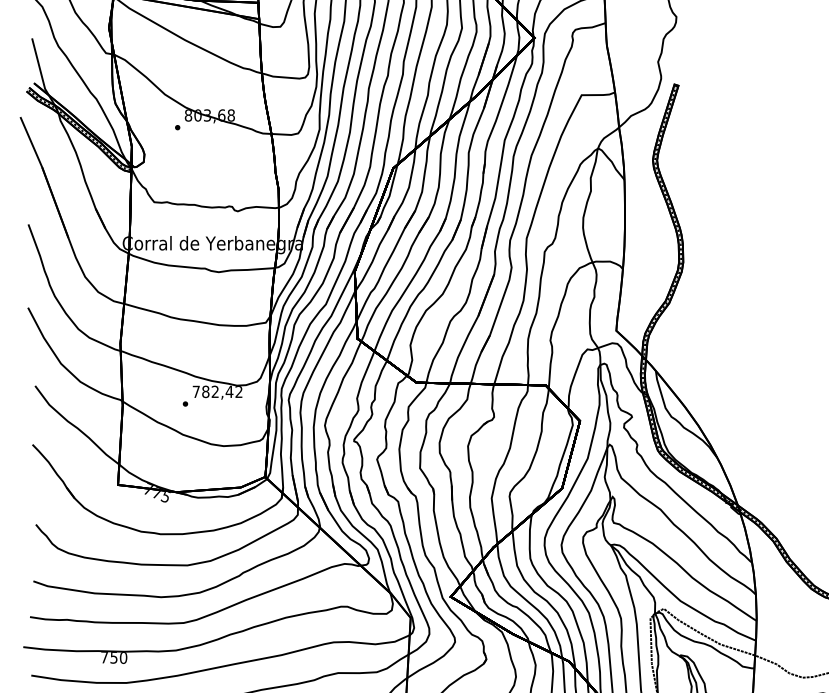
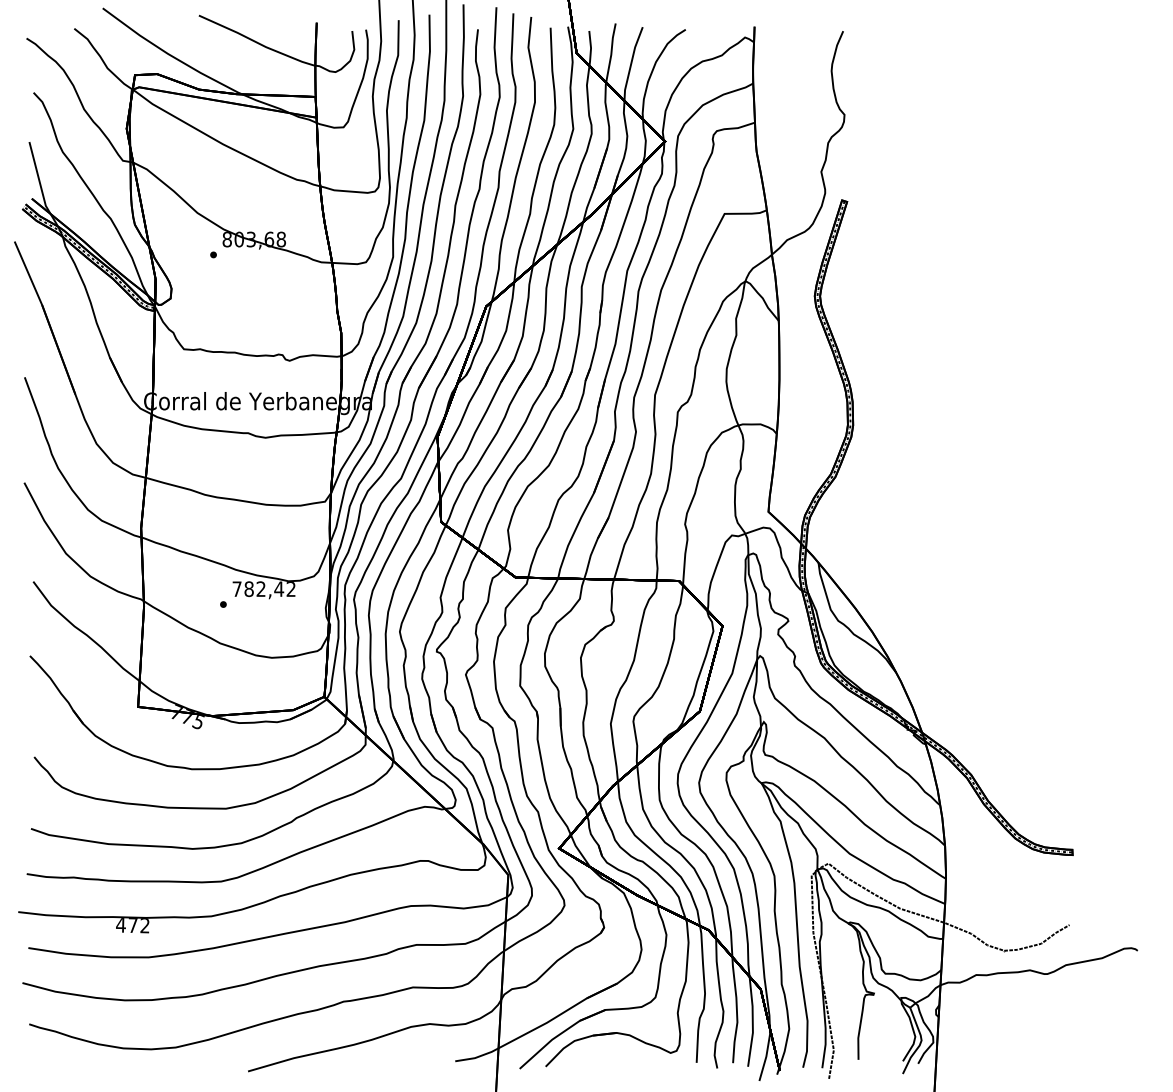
text: (113, 657) -> (132, 925), 750 -> 472

